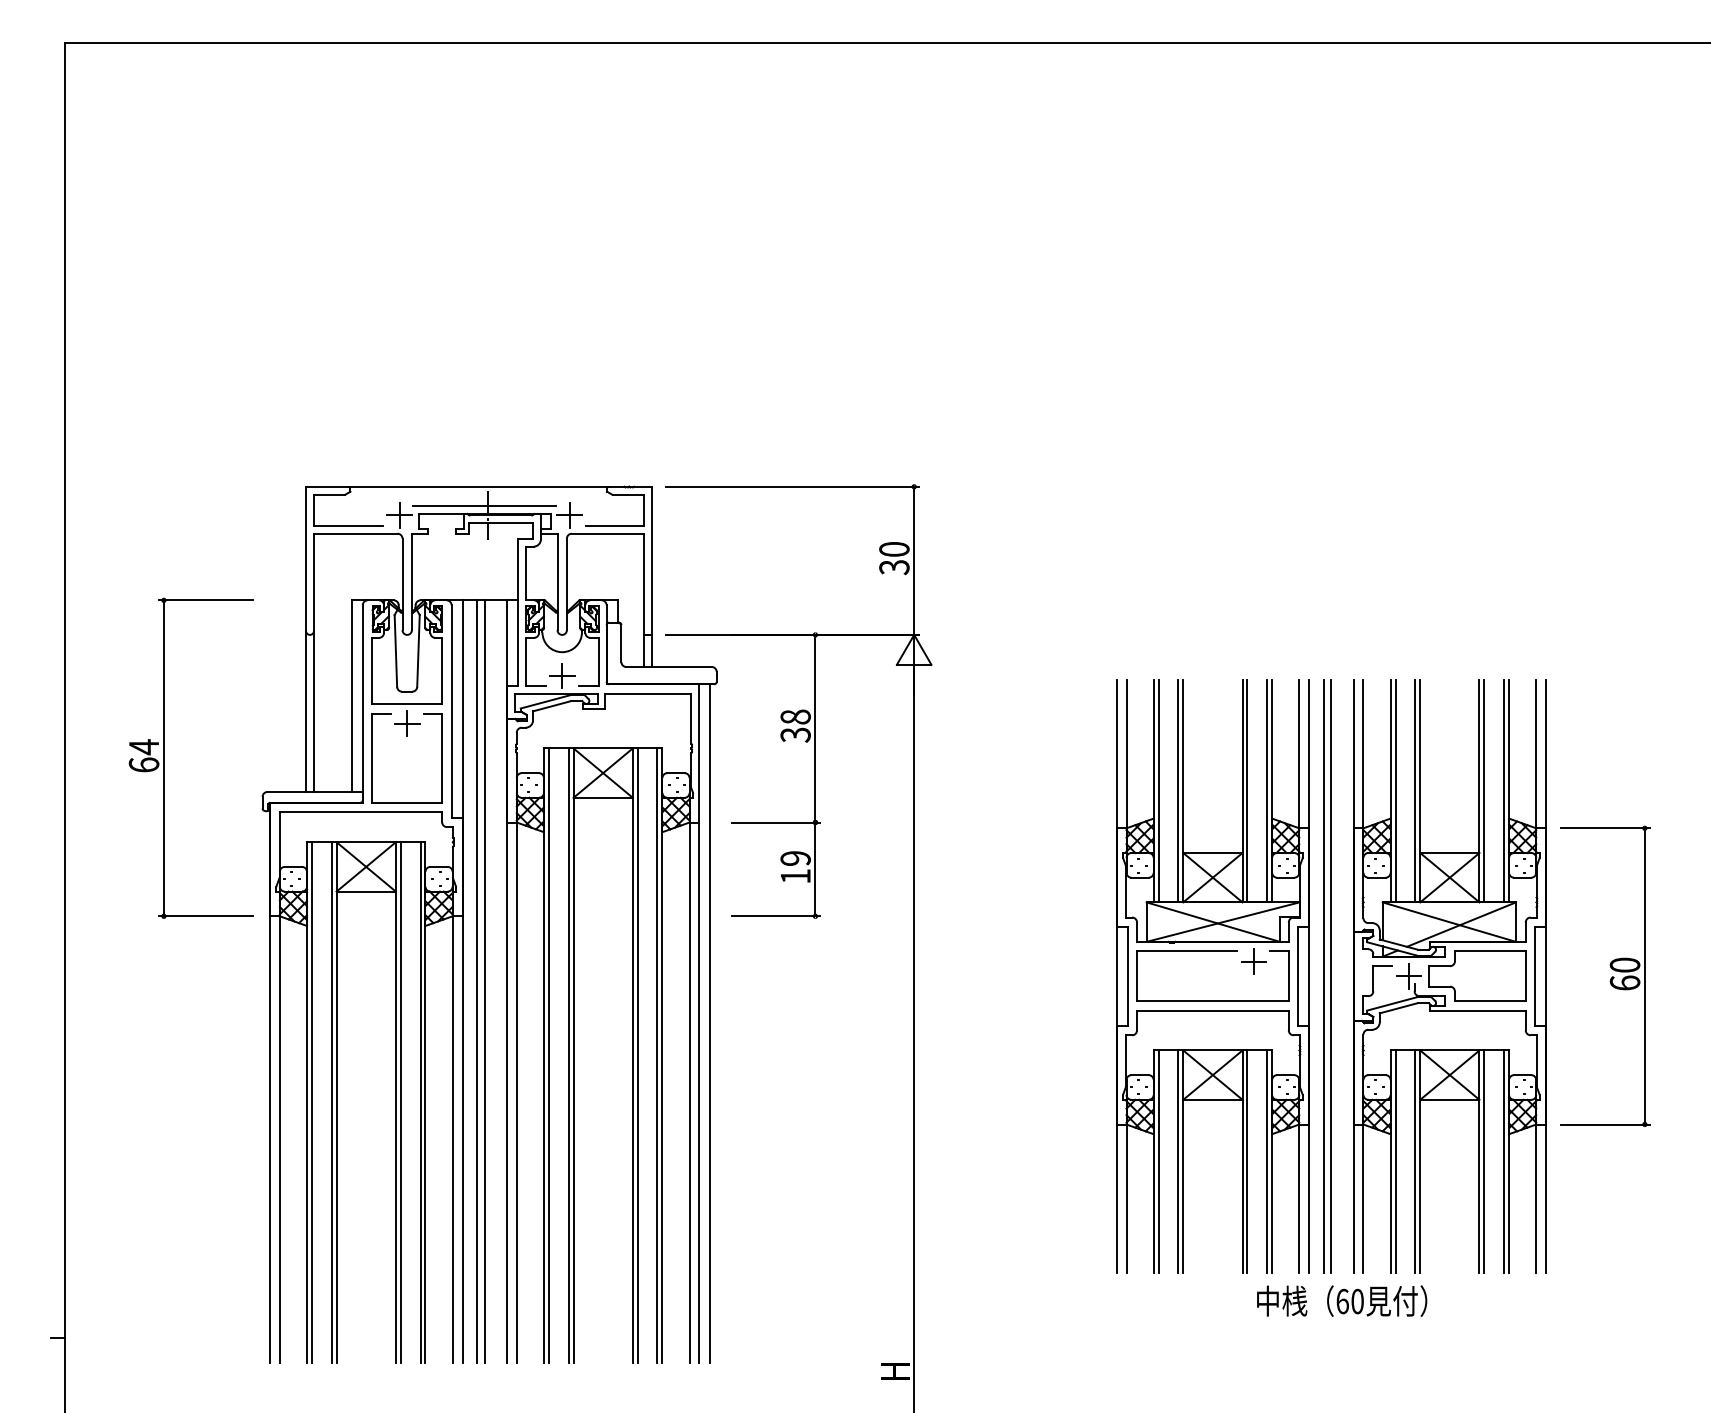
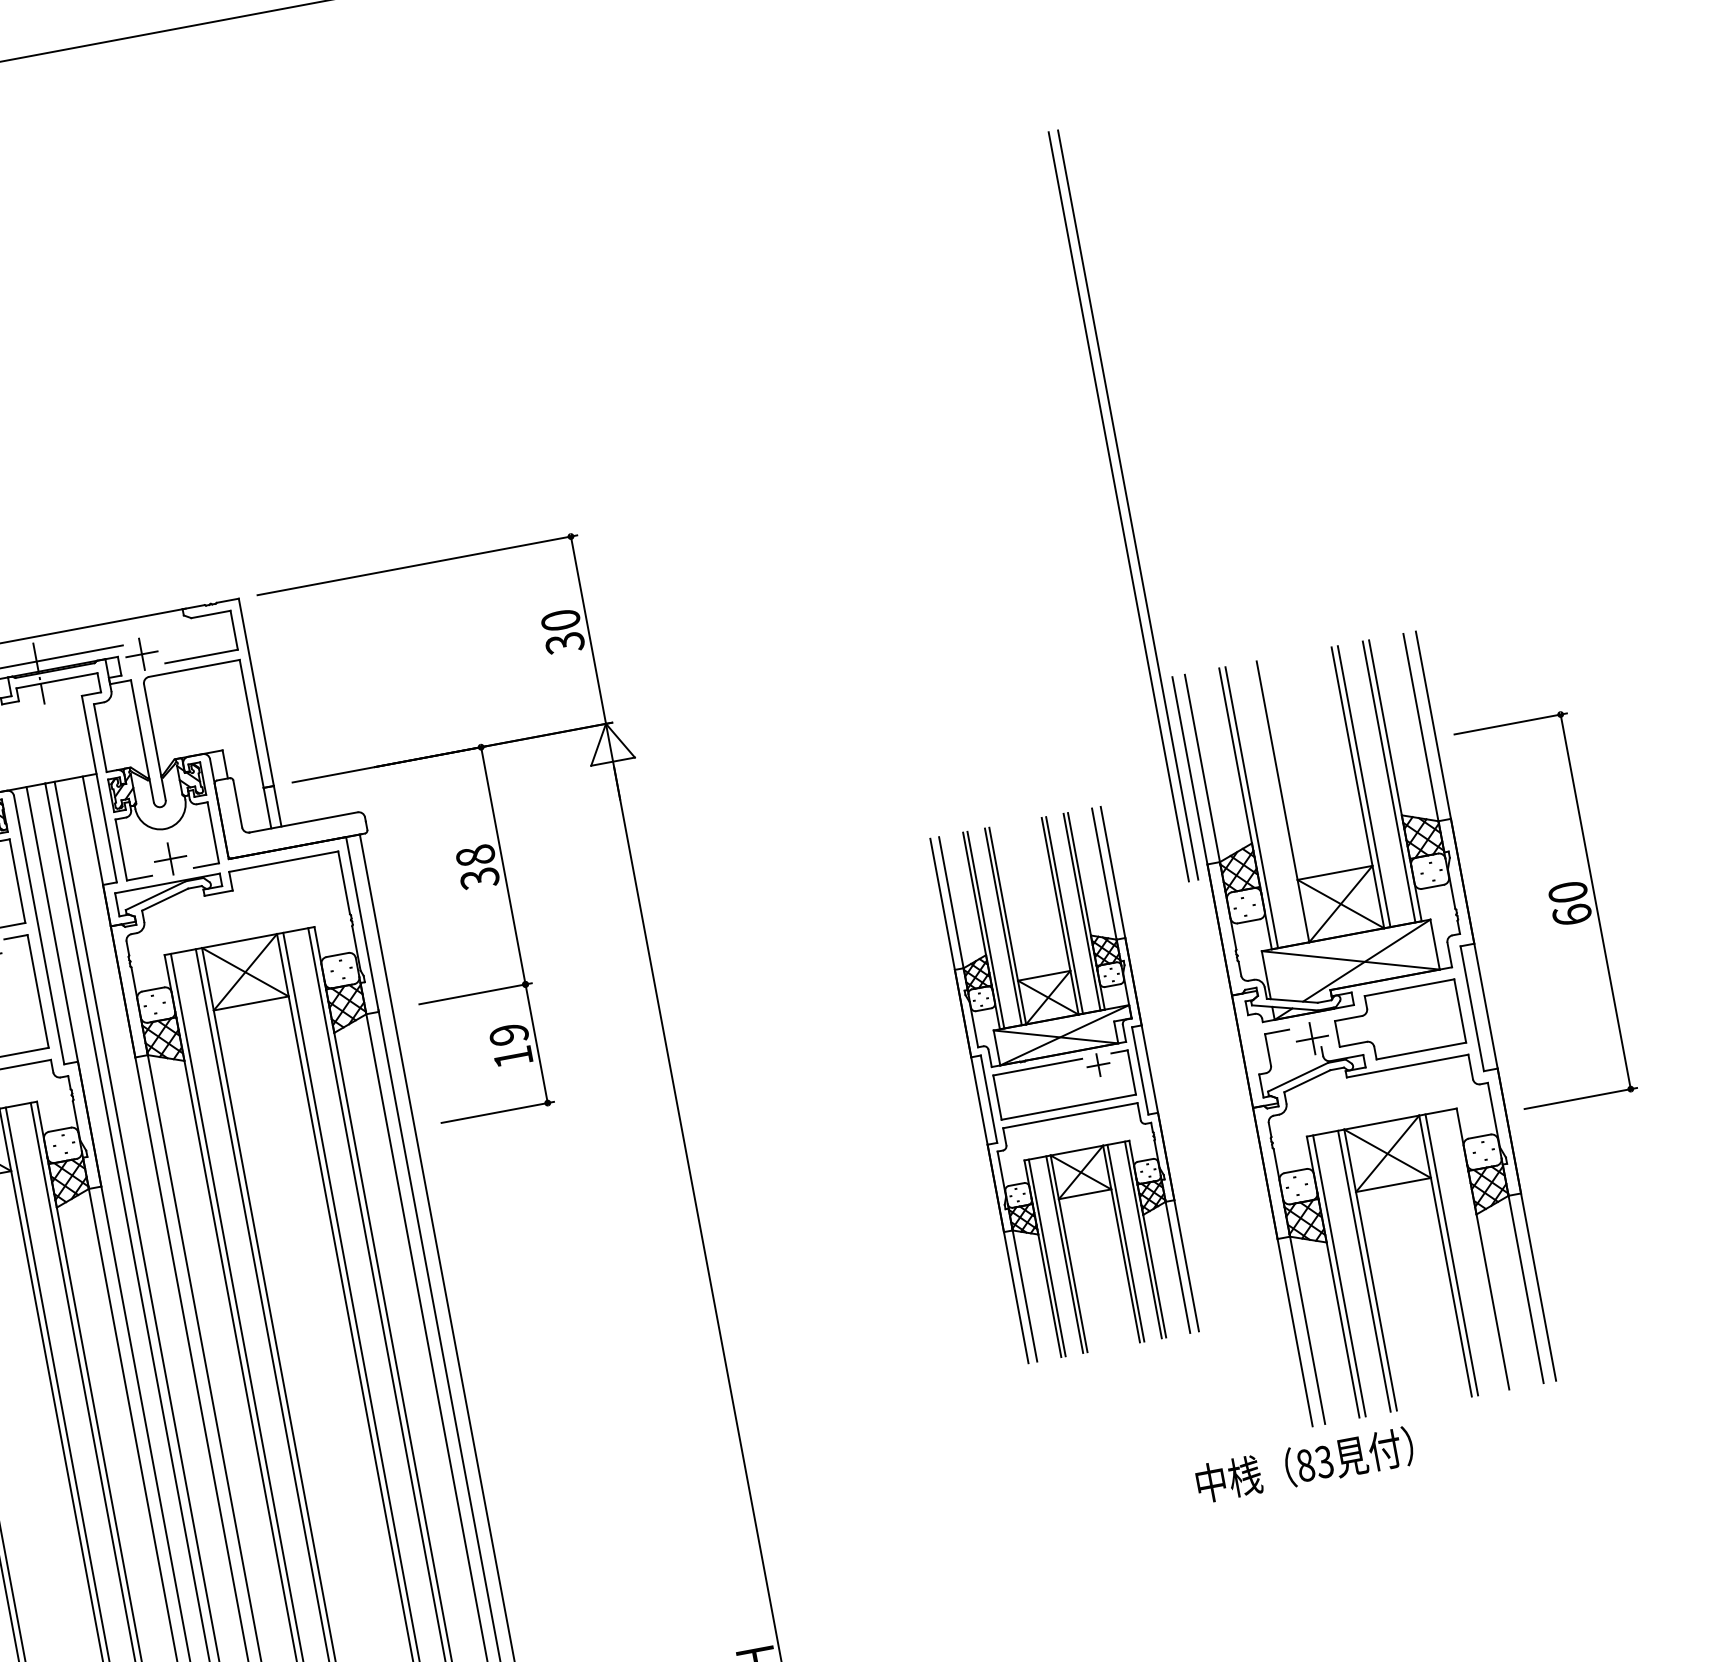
line: (1415, 791) -> (1277, 803), removed
part: (1605, 975) -> (1545, 910), moved
part: (1212, 976) -> (1064, 1085), size x0.7
part: (1327, 976) -> (1123, 506), moved
line: (1504, 1161) -> (1477, 1250), removed
text: (1349, 1301) -> (1314, 1463), 60 -> 83

